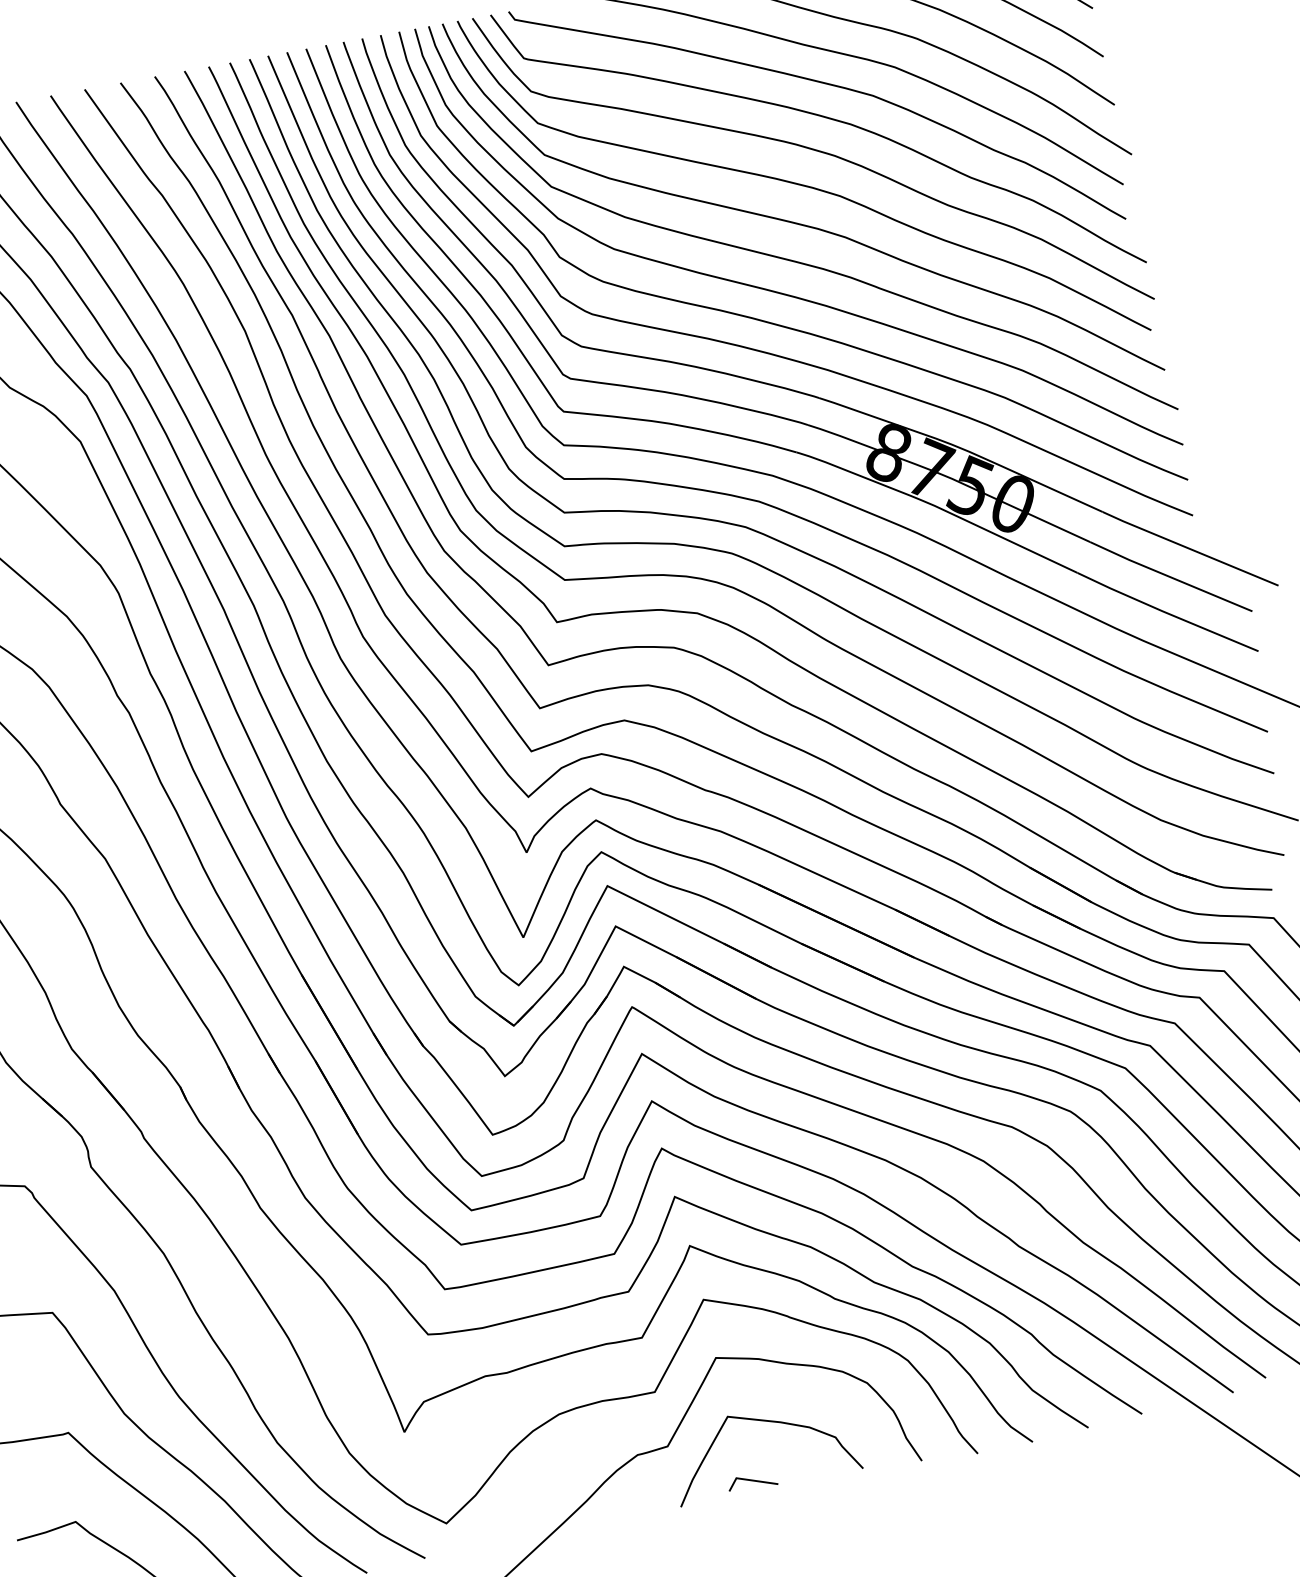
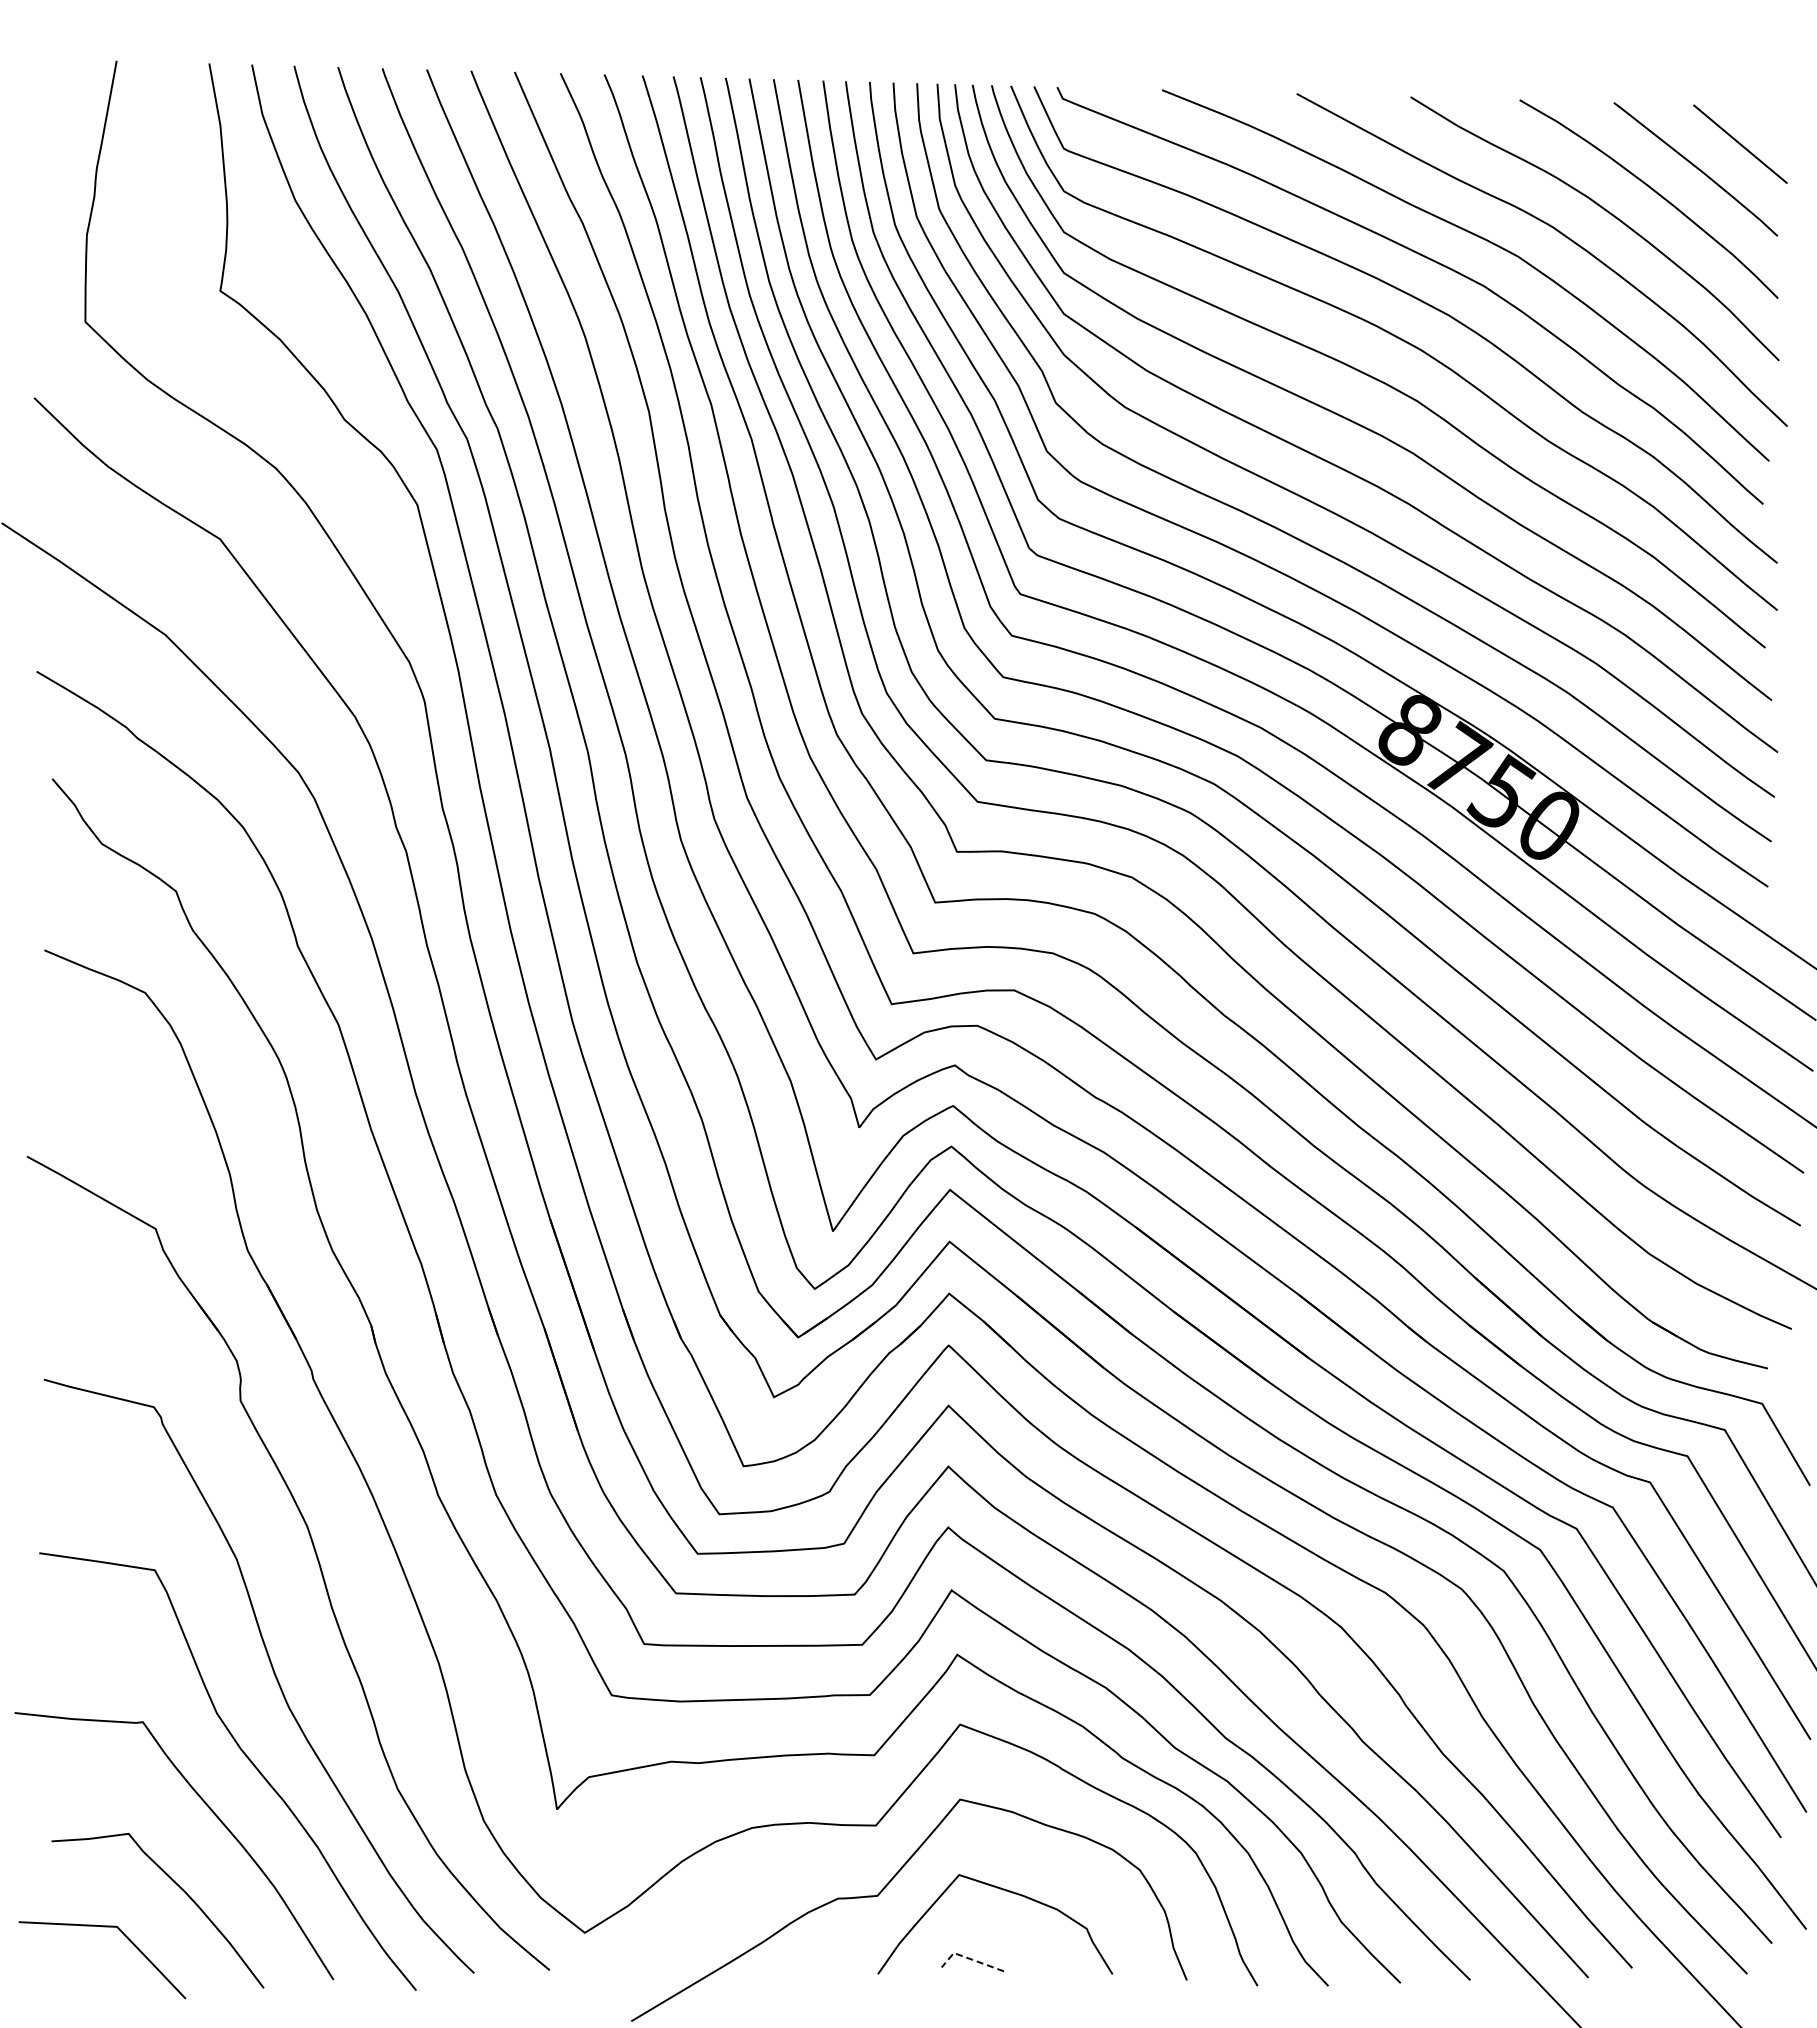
line: (750, 1480) -> (970, 1959), solid -> dashed

